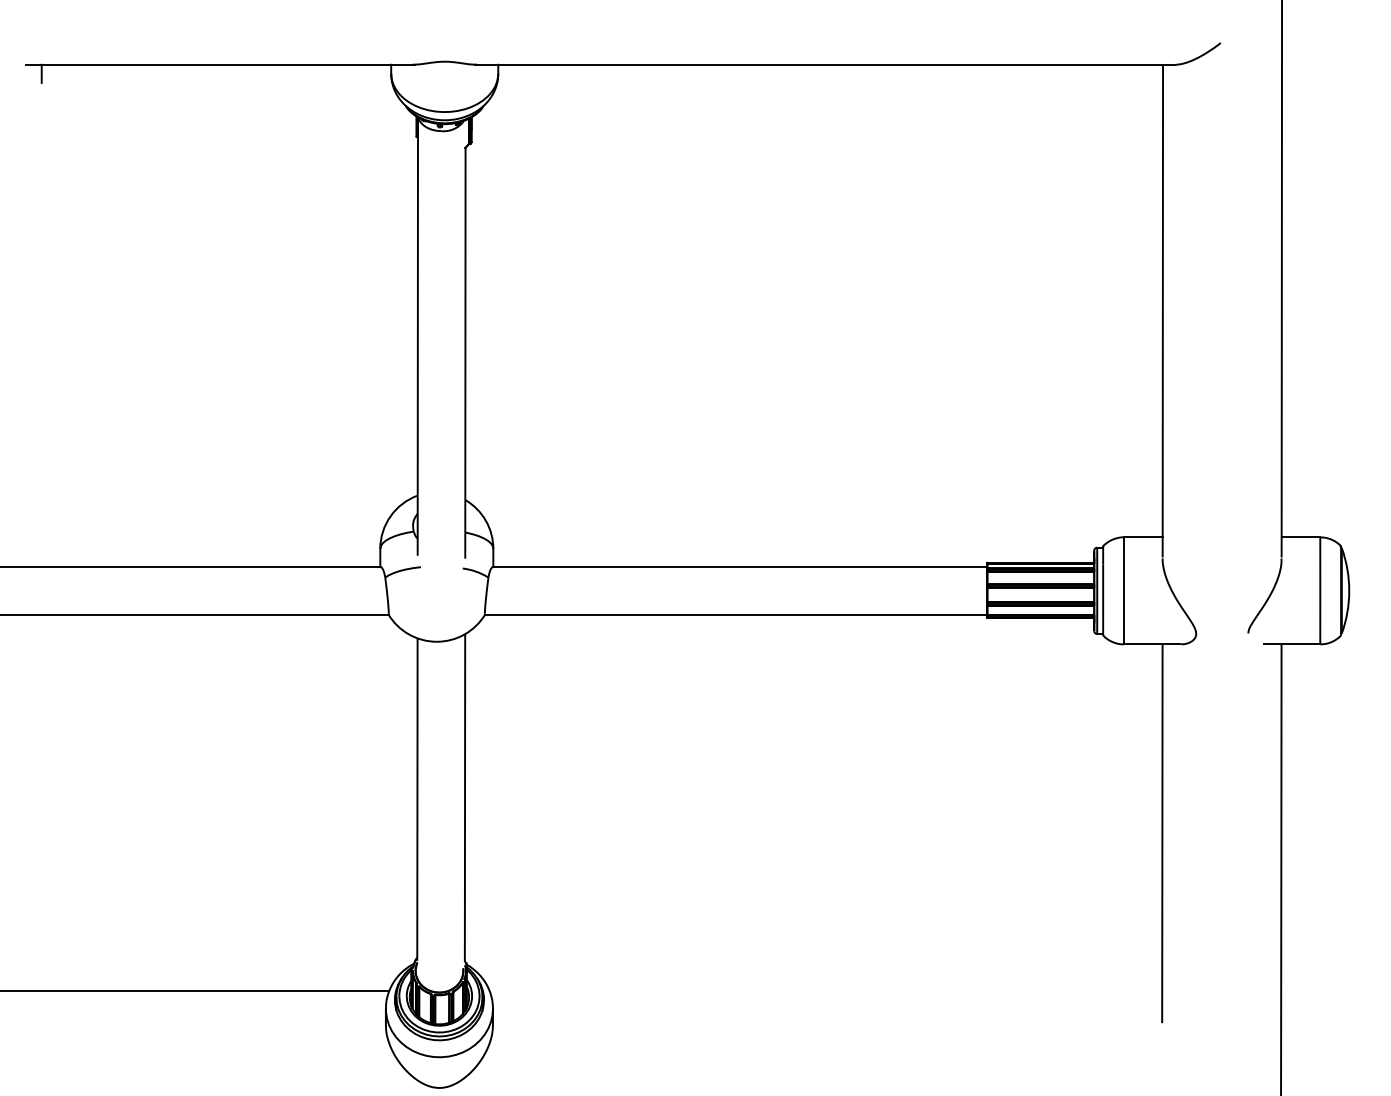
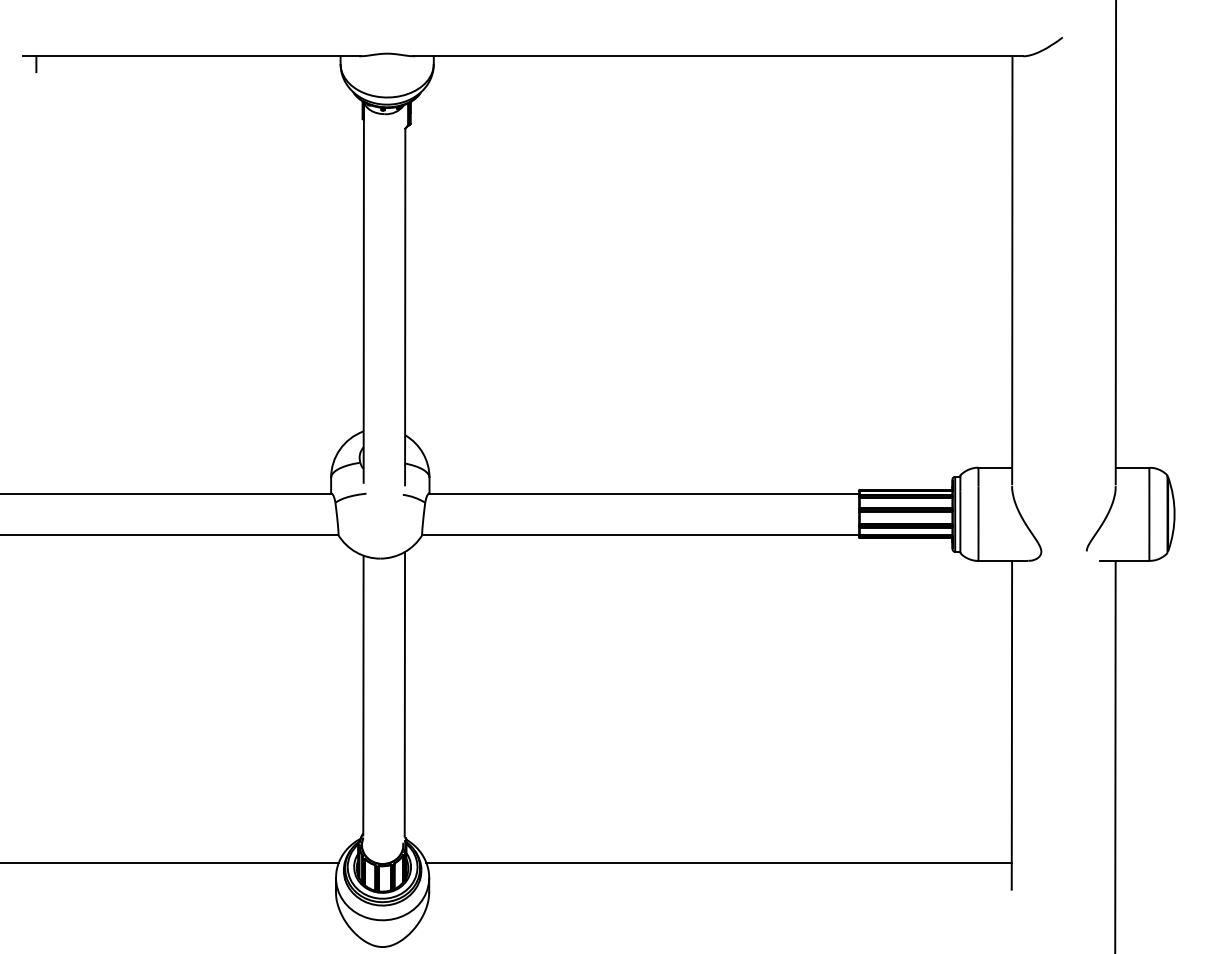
line: (825, 991) -> (718, 863), added

